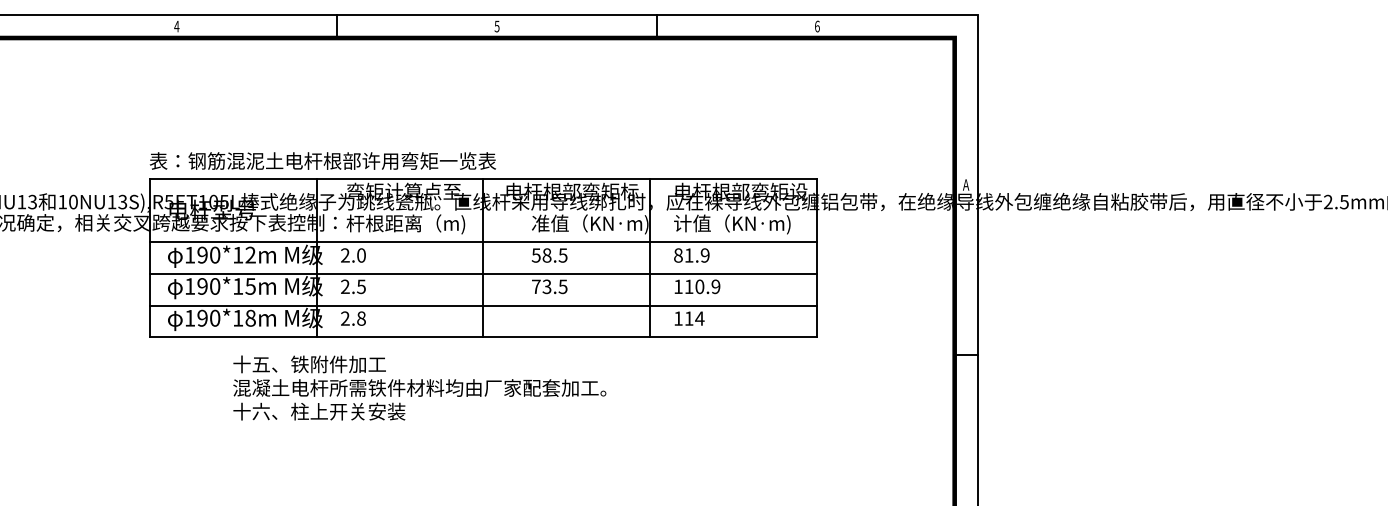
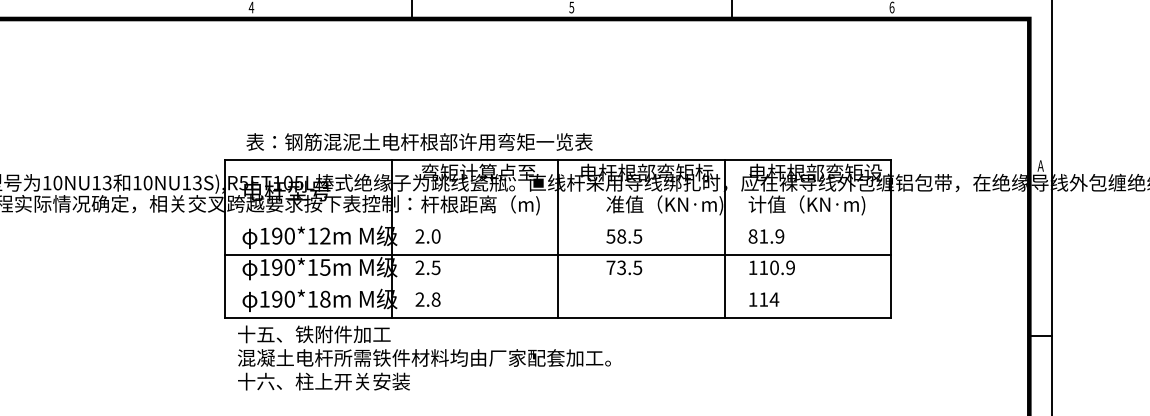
text: (322, 160) -> (419, 141), moved
line: (483, 242) -> (558, 223), removed
line: (483, 305) -> (558, 286), removed
text: (419, 387) -> (424, 357), moved

